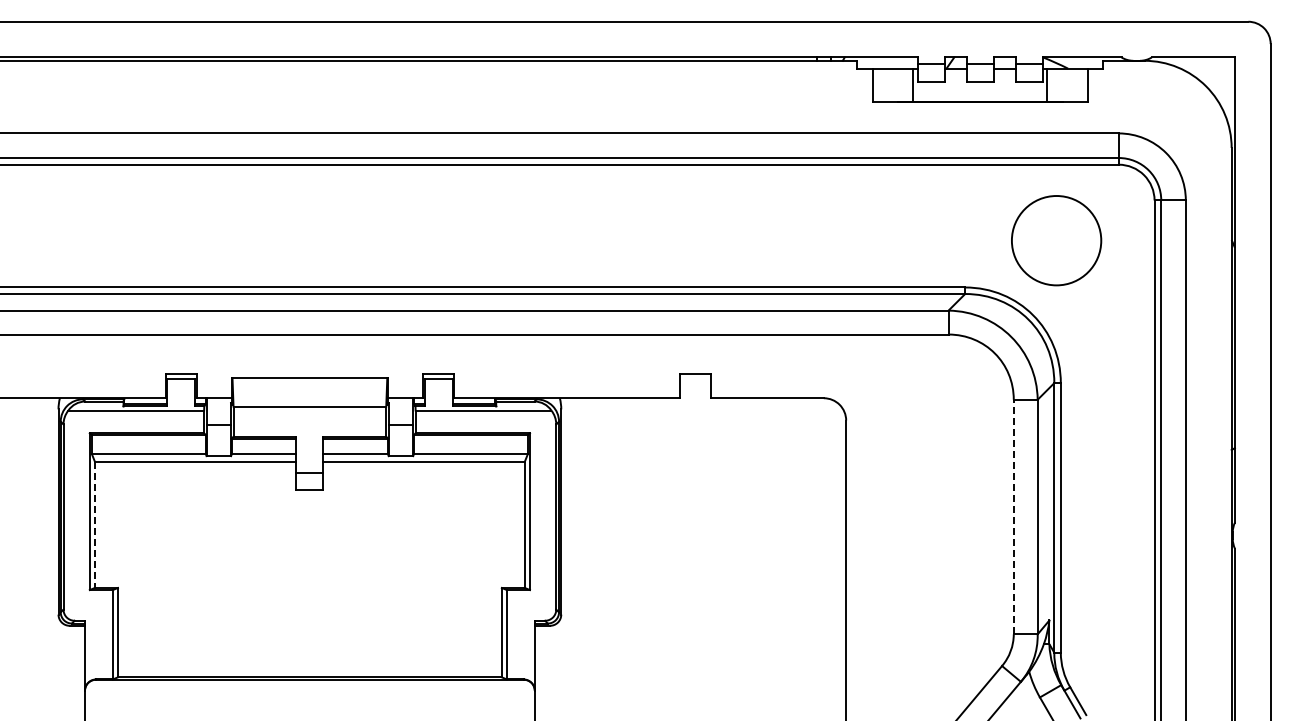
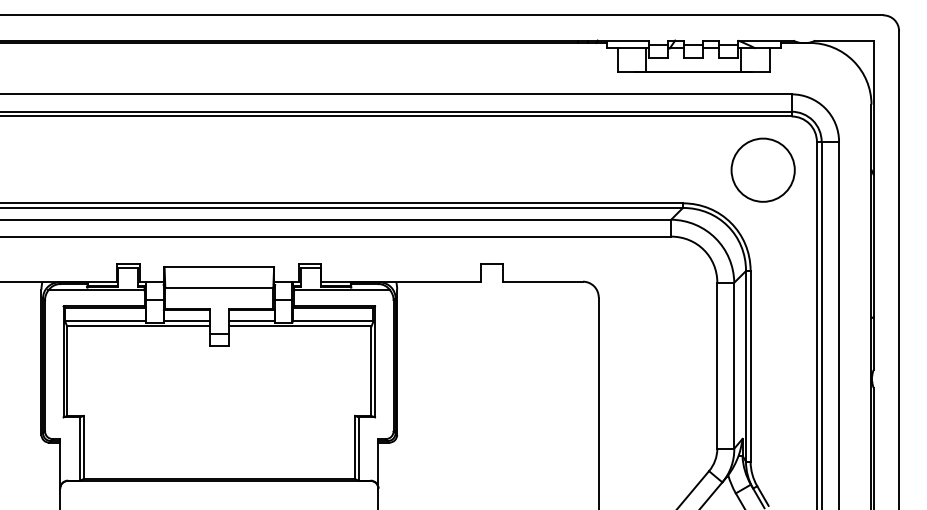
circle: (1056, 240) -> (763, 170), moved
line: (1013, 516) -> (717, 365), dashed -> solid
line: (94, 525) -> (66, 371), dashed -> solid

